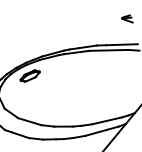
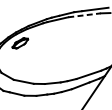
line: (109, 50) -> (85, 15), solid -> dashed

